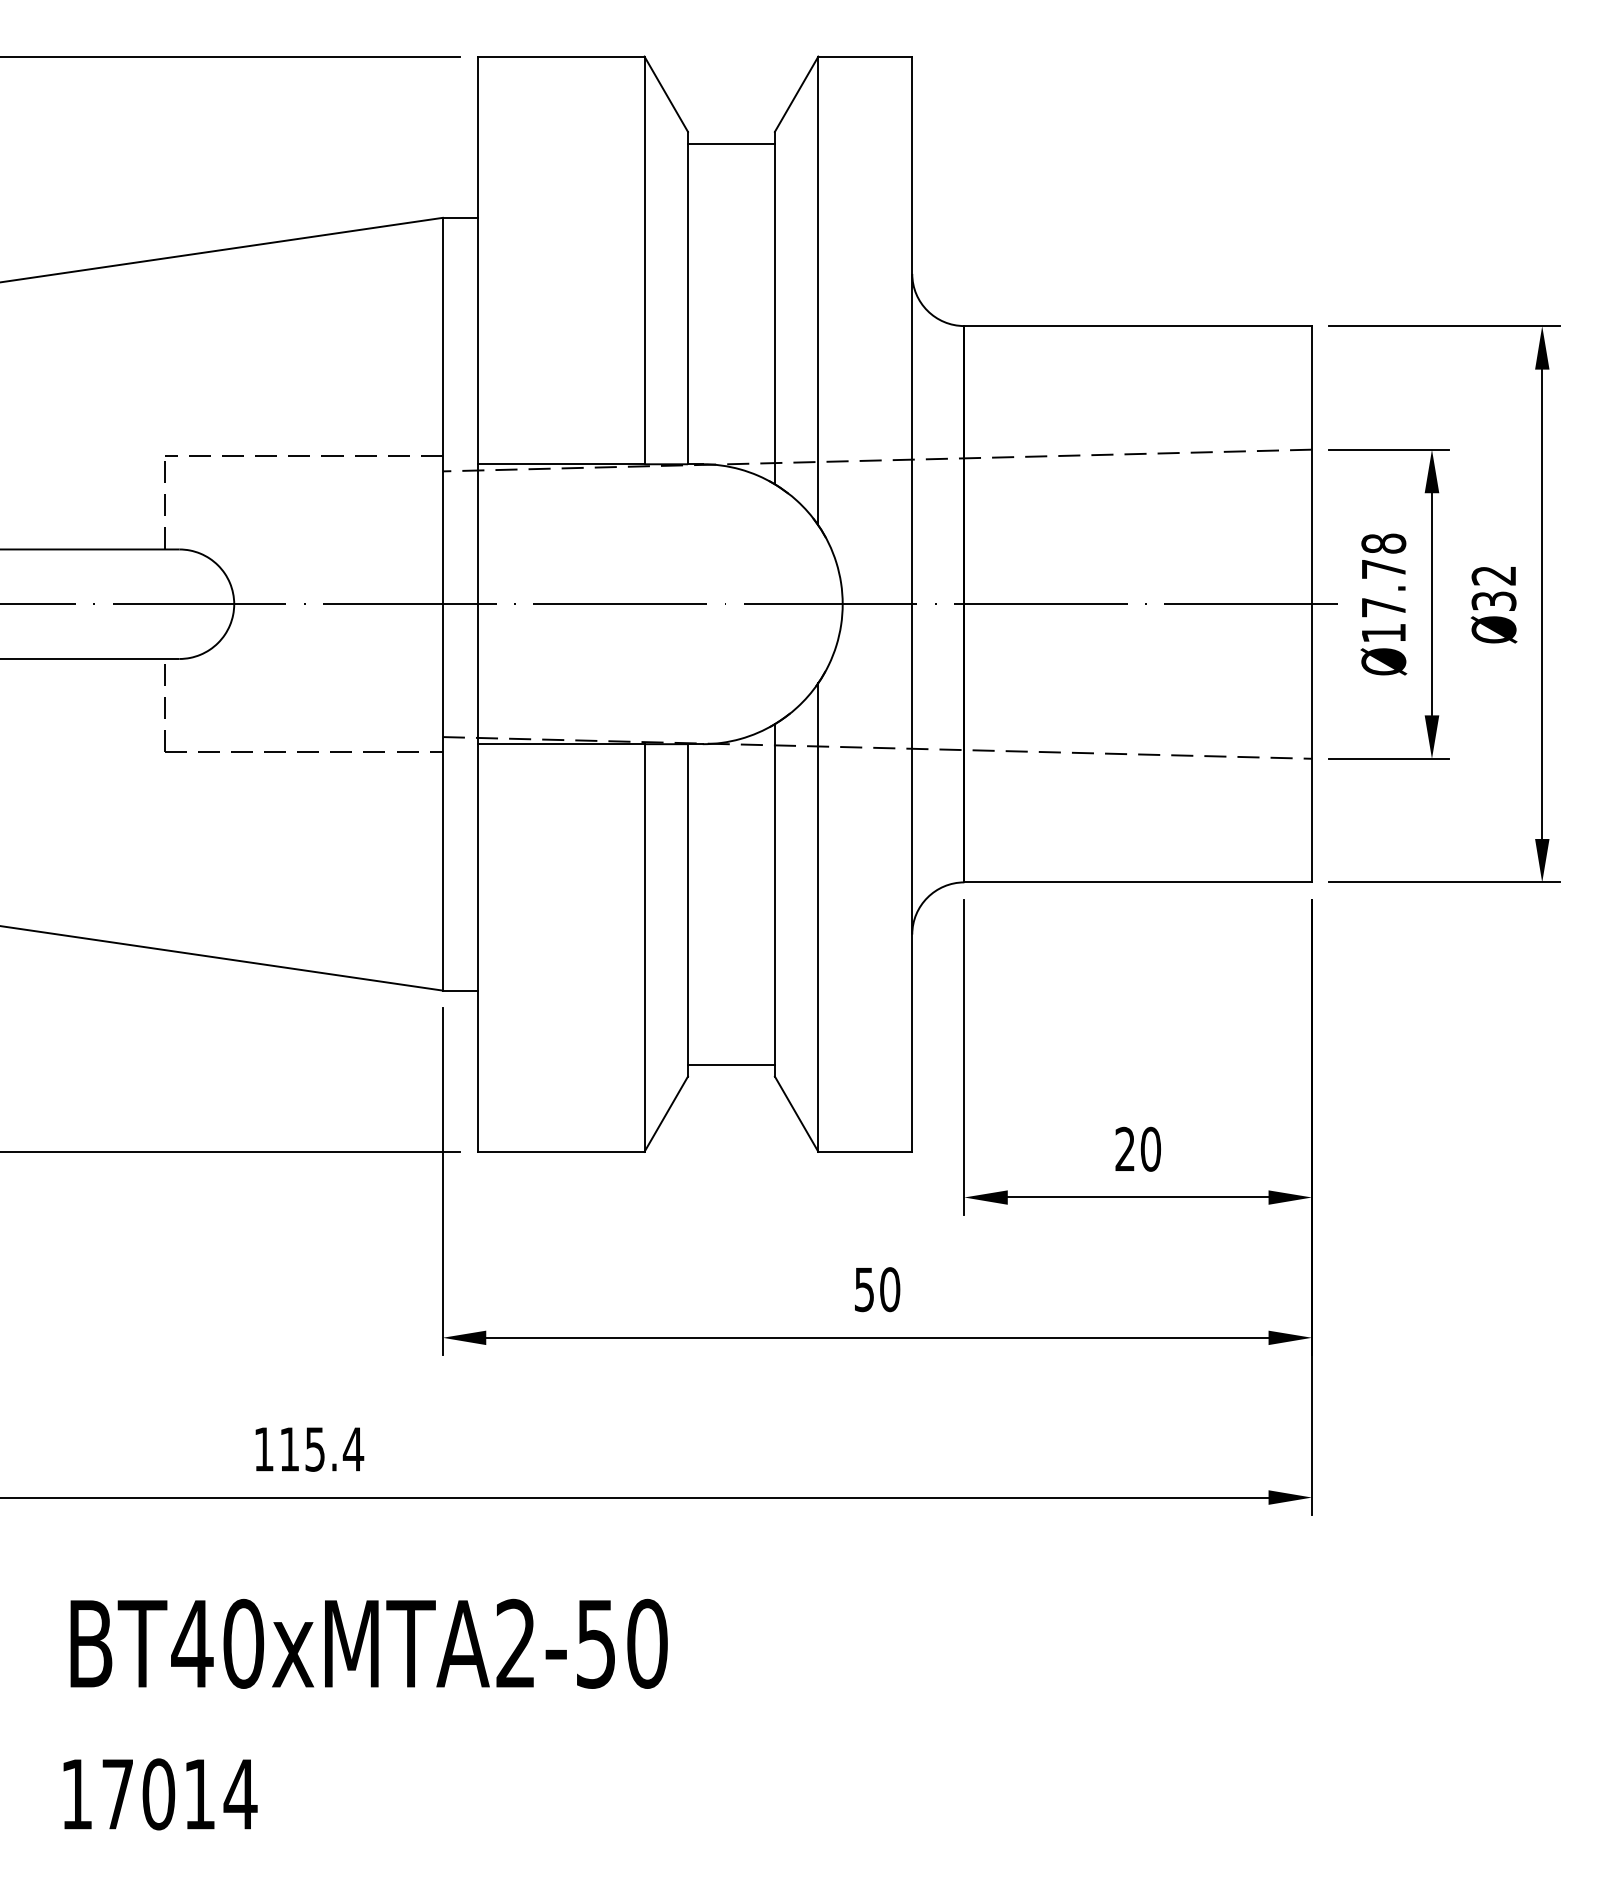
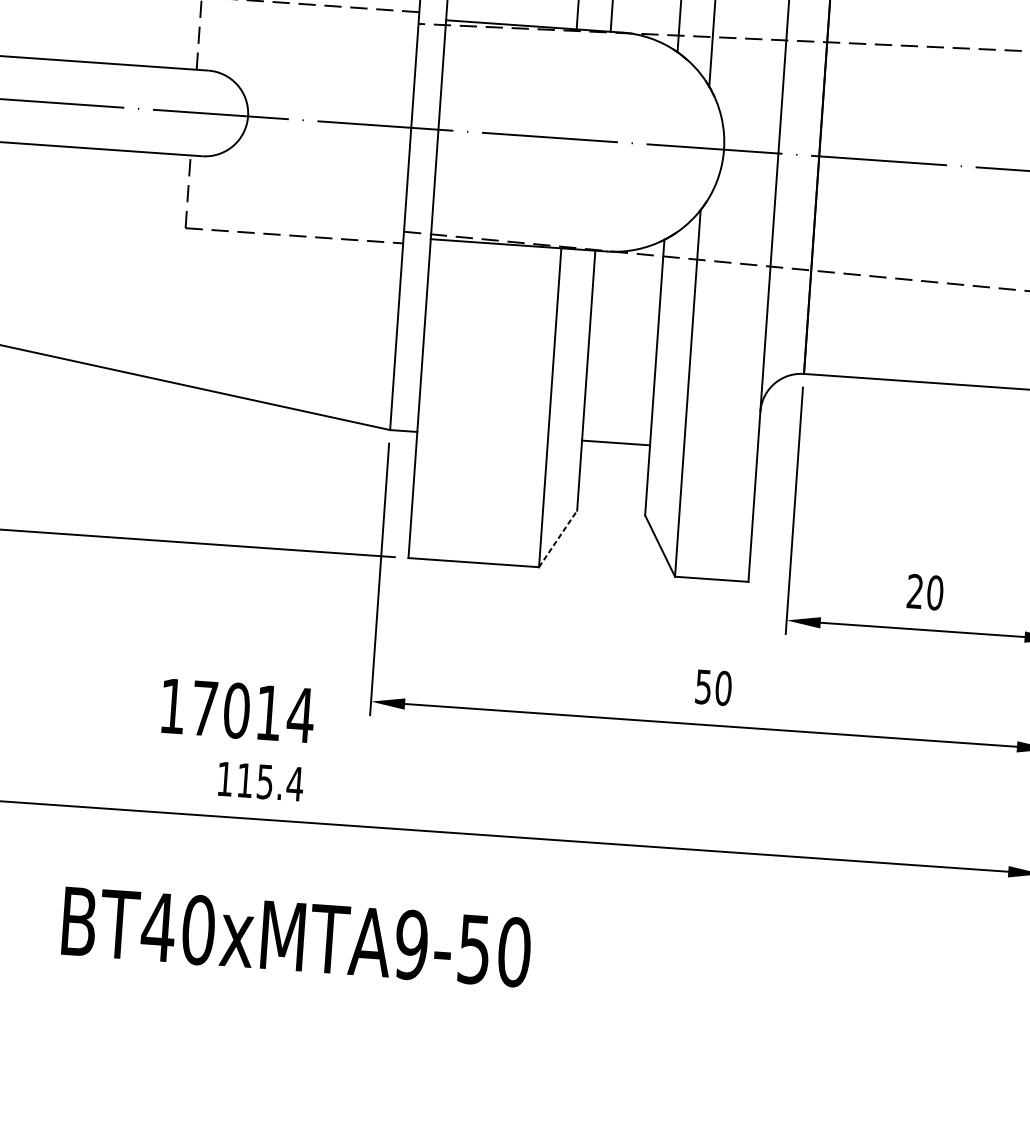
line: (730, 1064) -> (615, 442), moved
line: (666, 1113) -> (558, 538), solid -> dashed
text: (515, 1643) -> (411, 944), BT40xMTA2-50 -> BT40xMTA9-50
text: (160, 1794) -> (238, 710), moved

